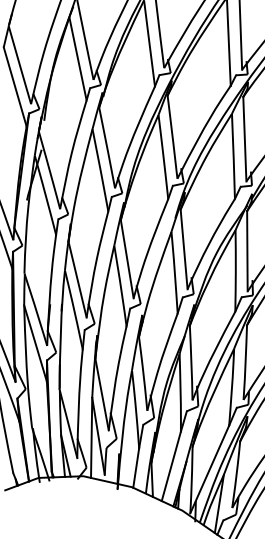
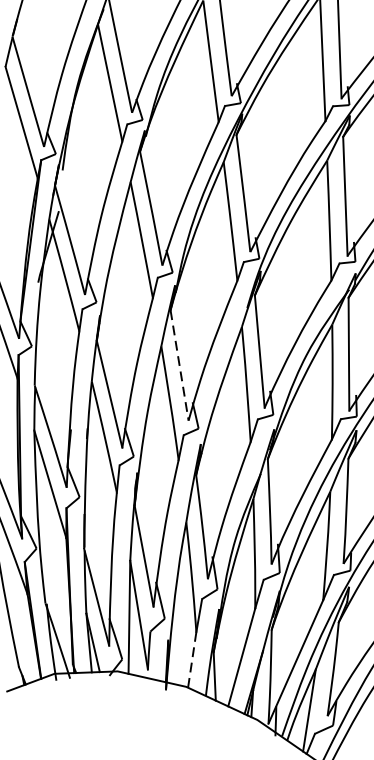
line: (127, 259) -> (179, 365), solid -> dashed
line: (136, 468) -> (192, 660), solid -> dashed

